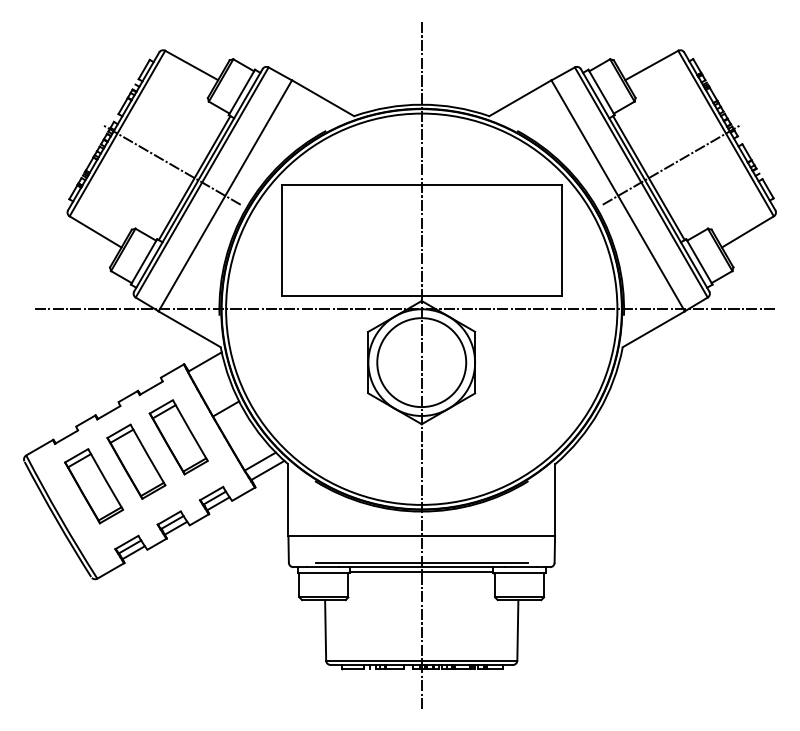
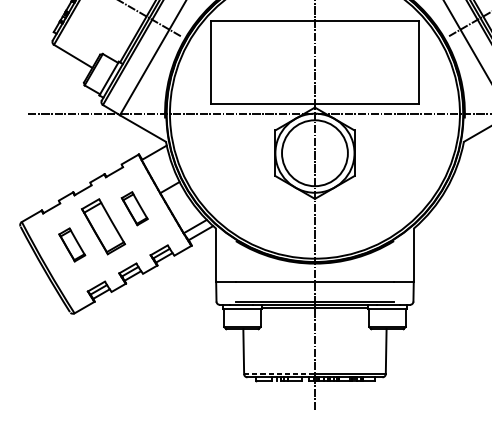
part: (178, 437) -> (134, 208), size x0.6
part: (94, 486) -> (72, 245), size x0.6
line: (373, 660) -> (279, 373), solid -> dashed

